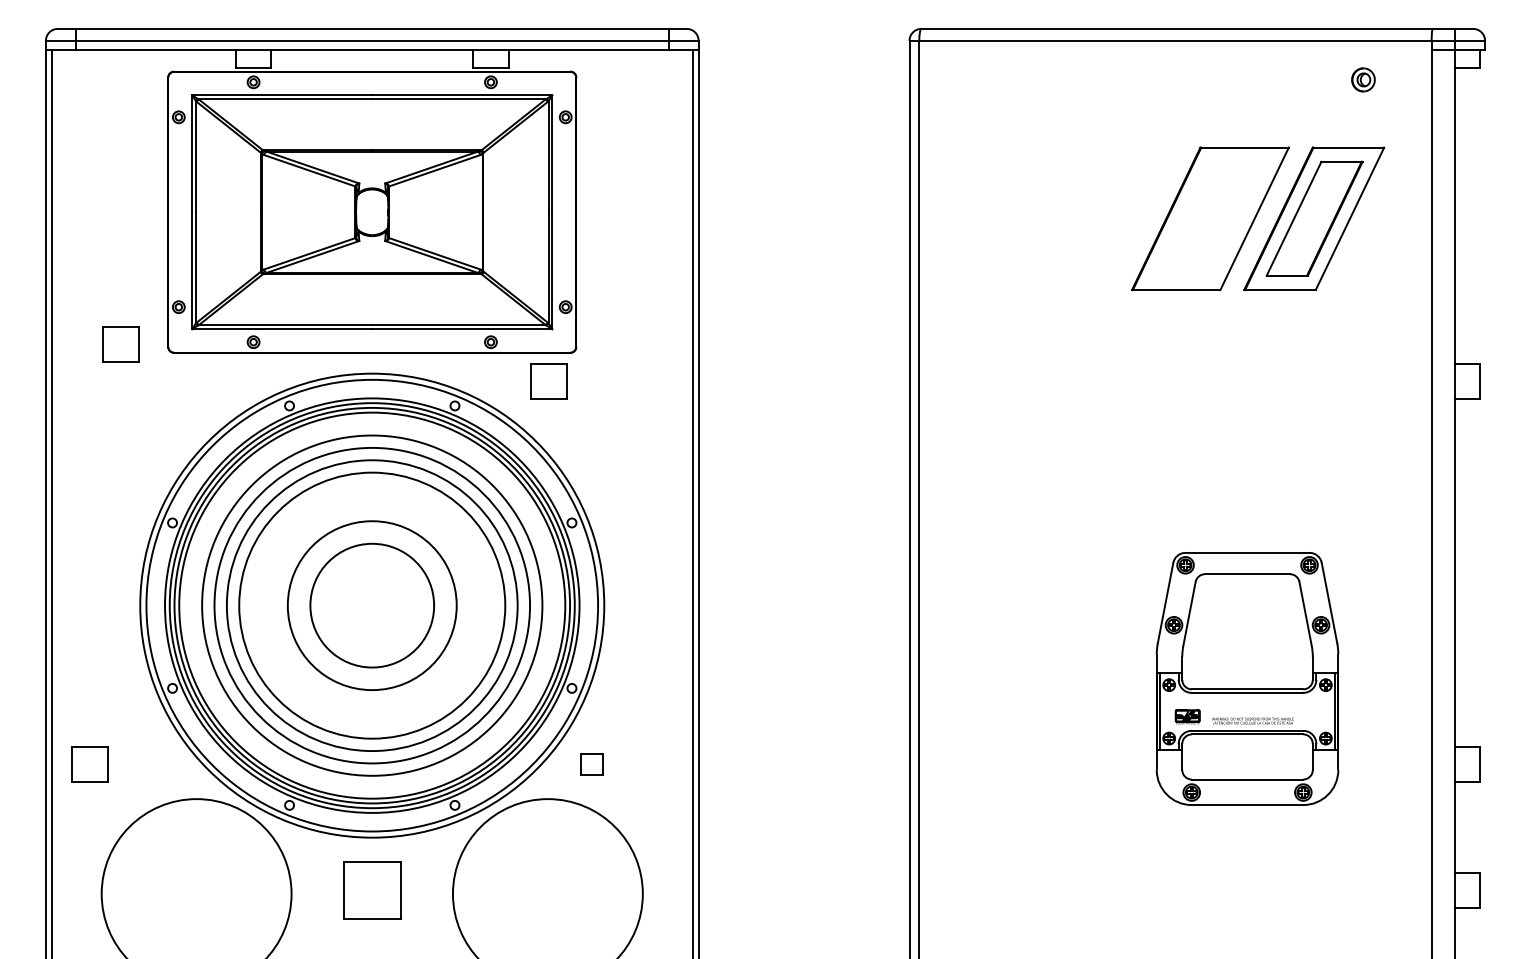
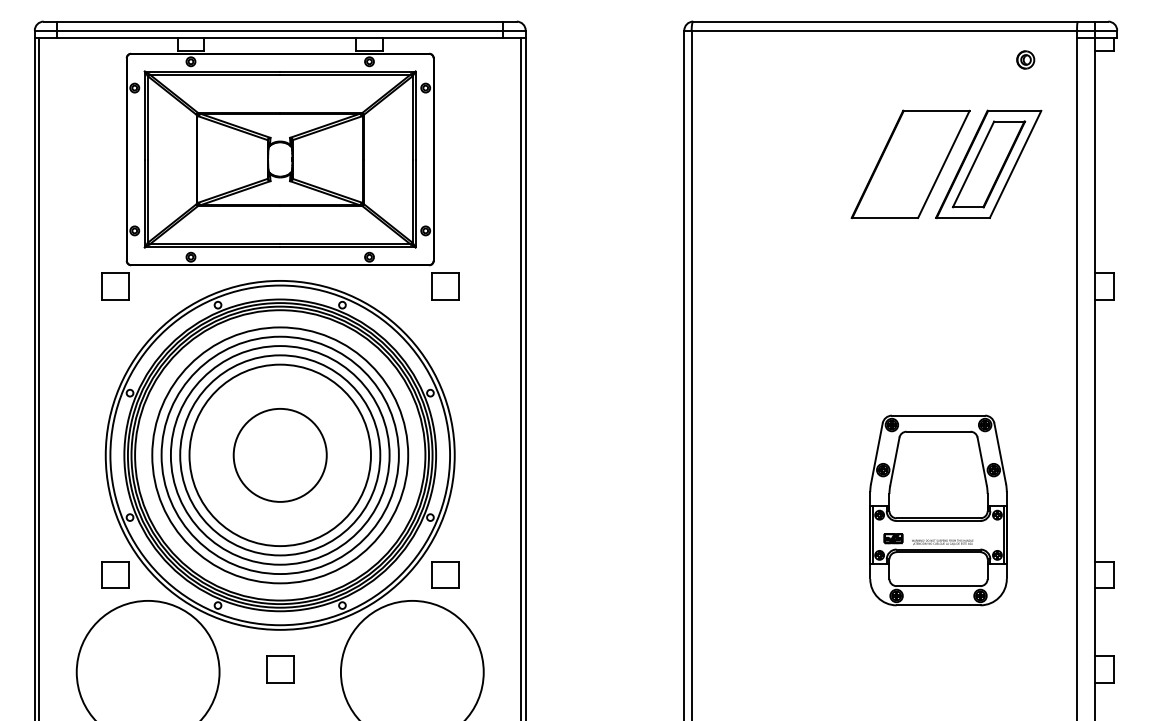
part: (120, 344) -> (114, 286), moved
part: (548, 381) -> (445, 286), moved
circle: (371, 605) -> (279, 455), size x1.43
part: (89, 764) -> (114, 574), moved
part: (591, 764) -> (445, 574), size x1.67
part: (371, 890) -> (279, 669), size x0.62

